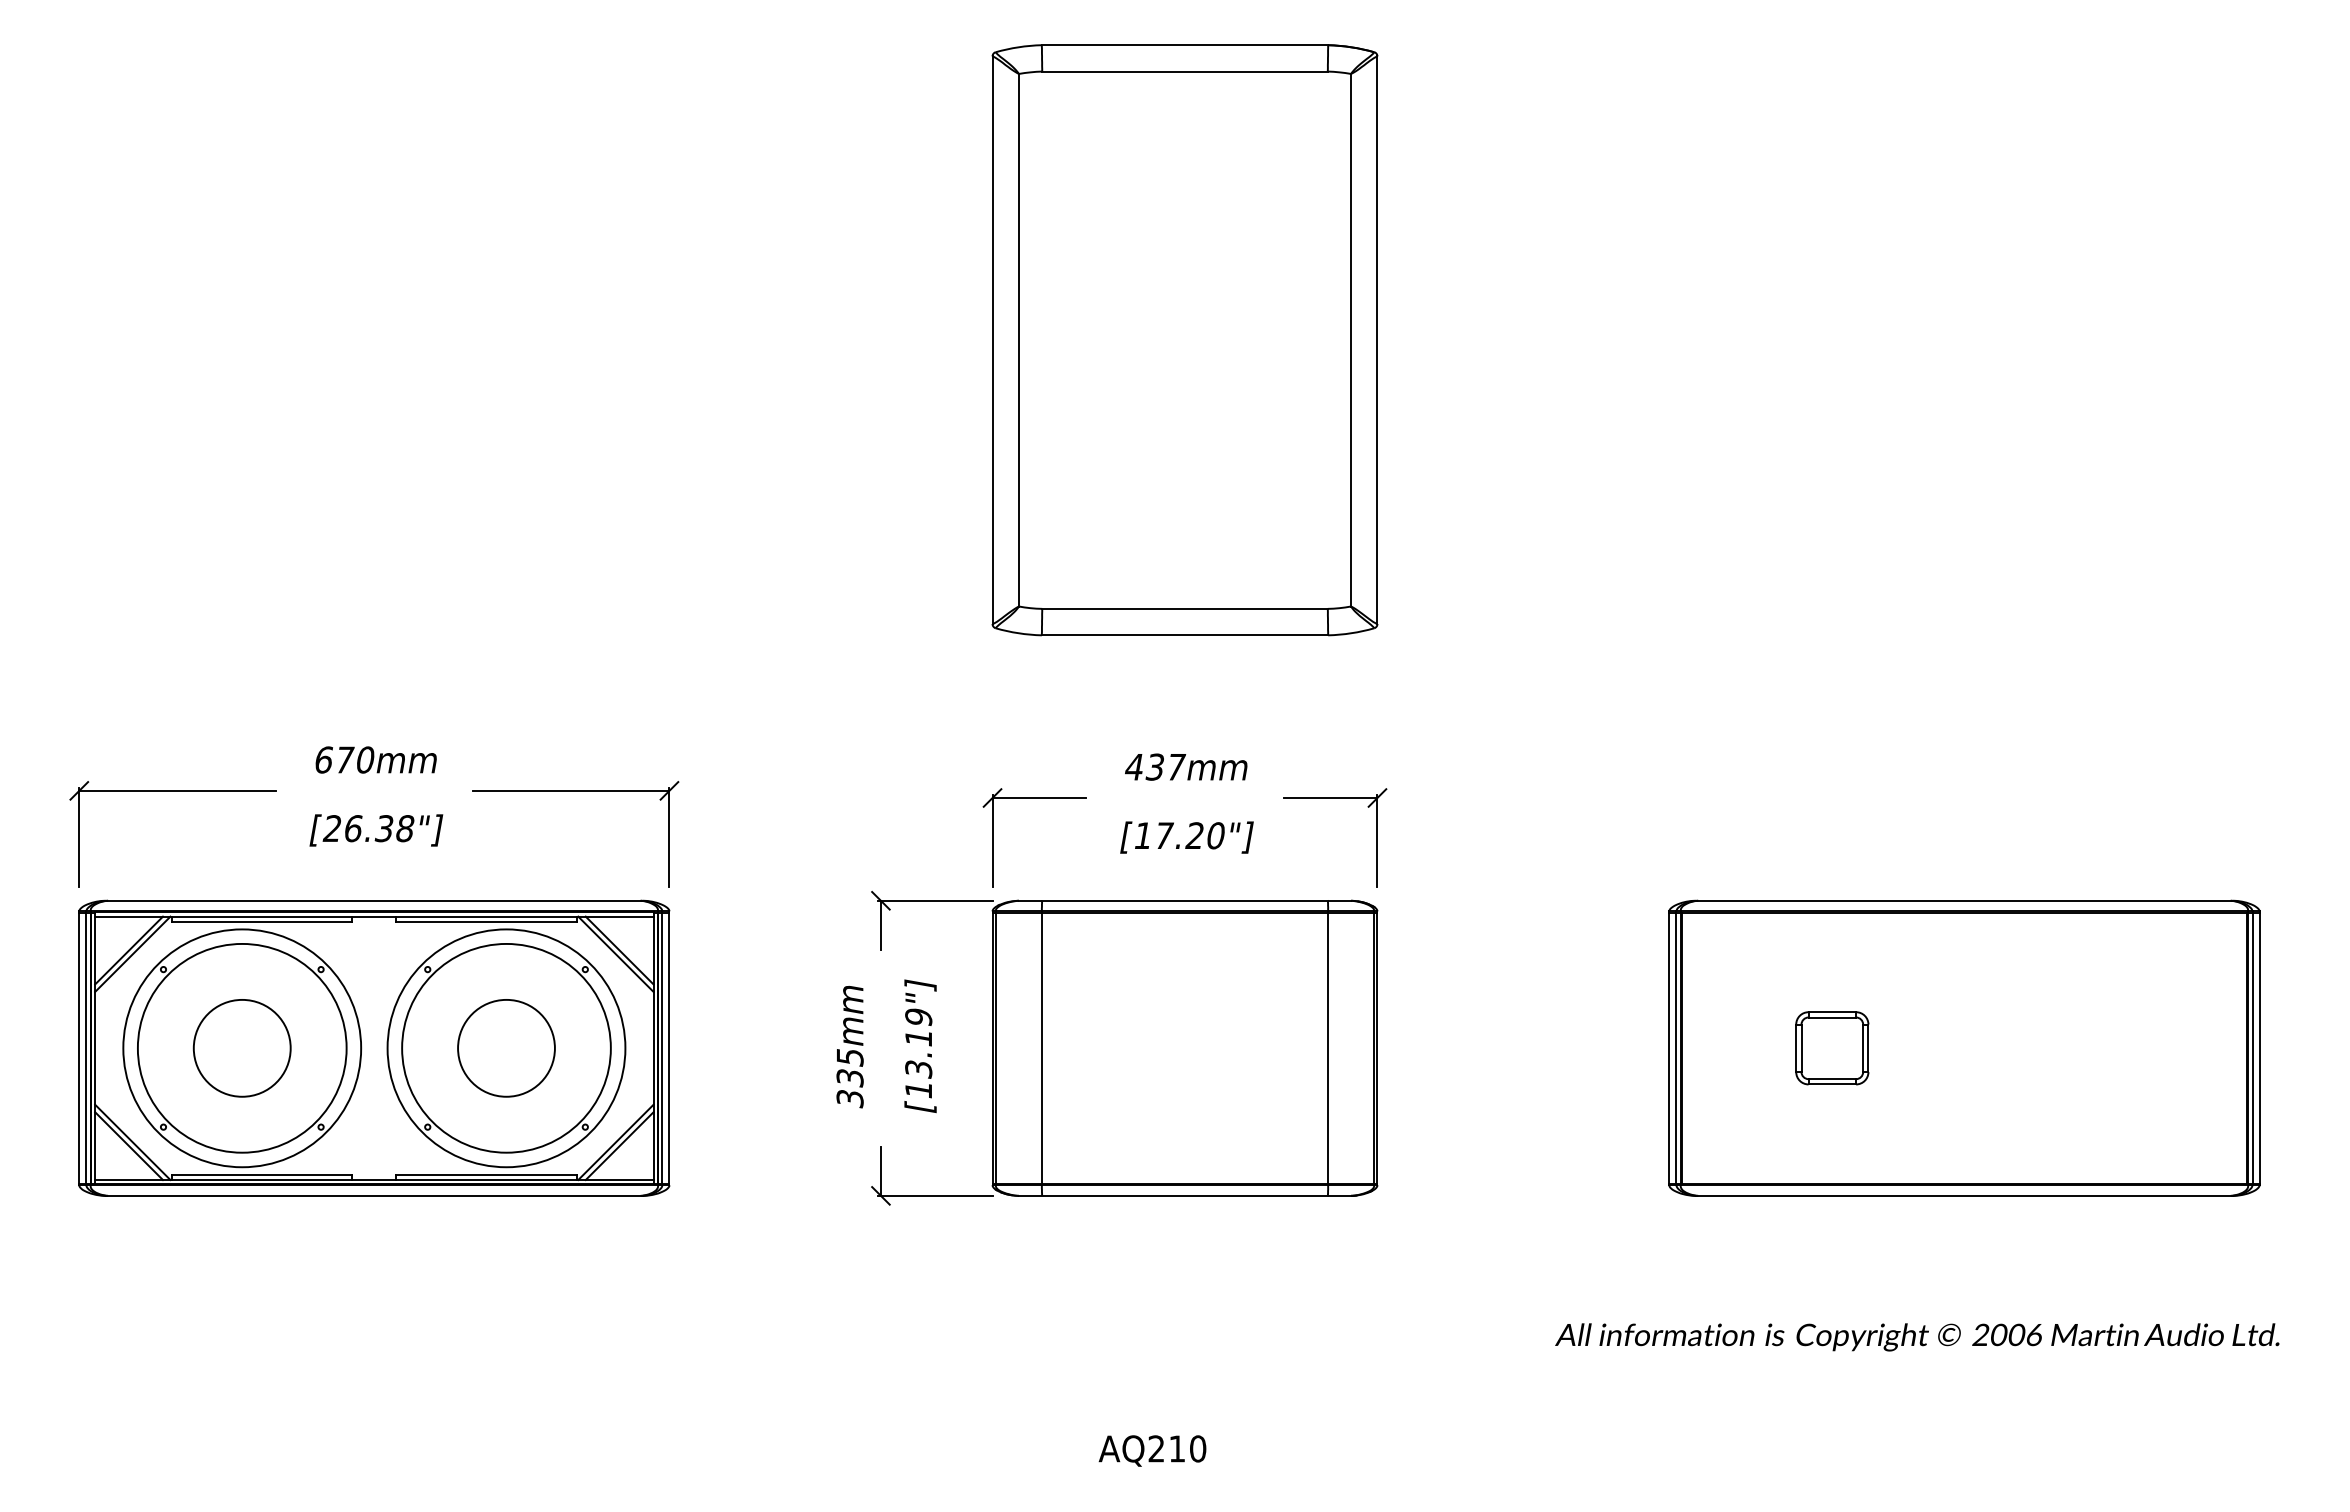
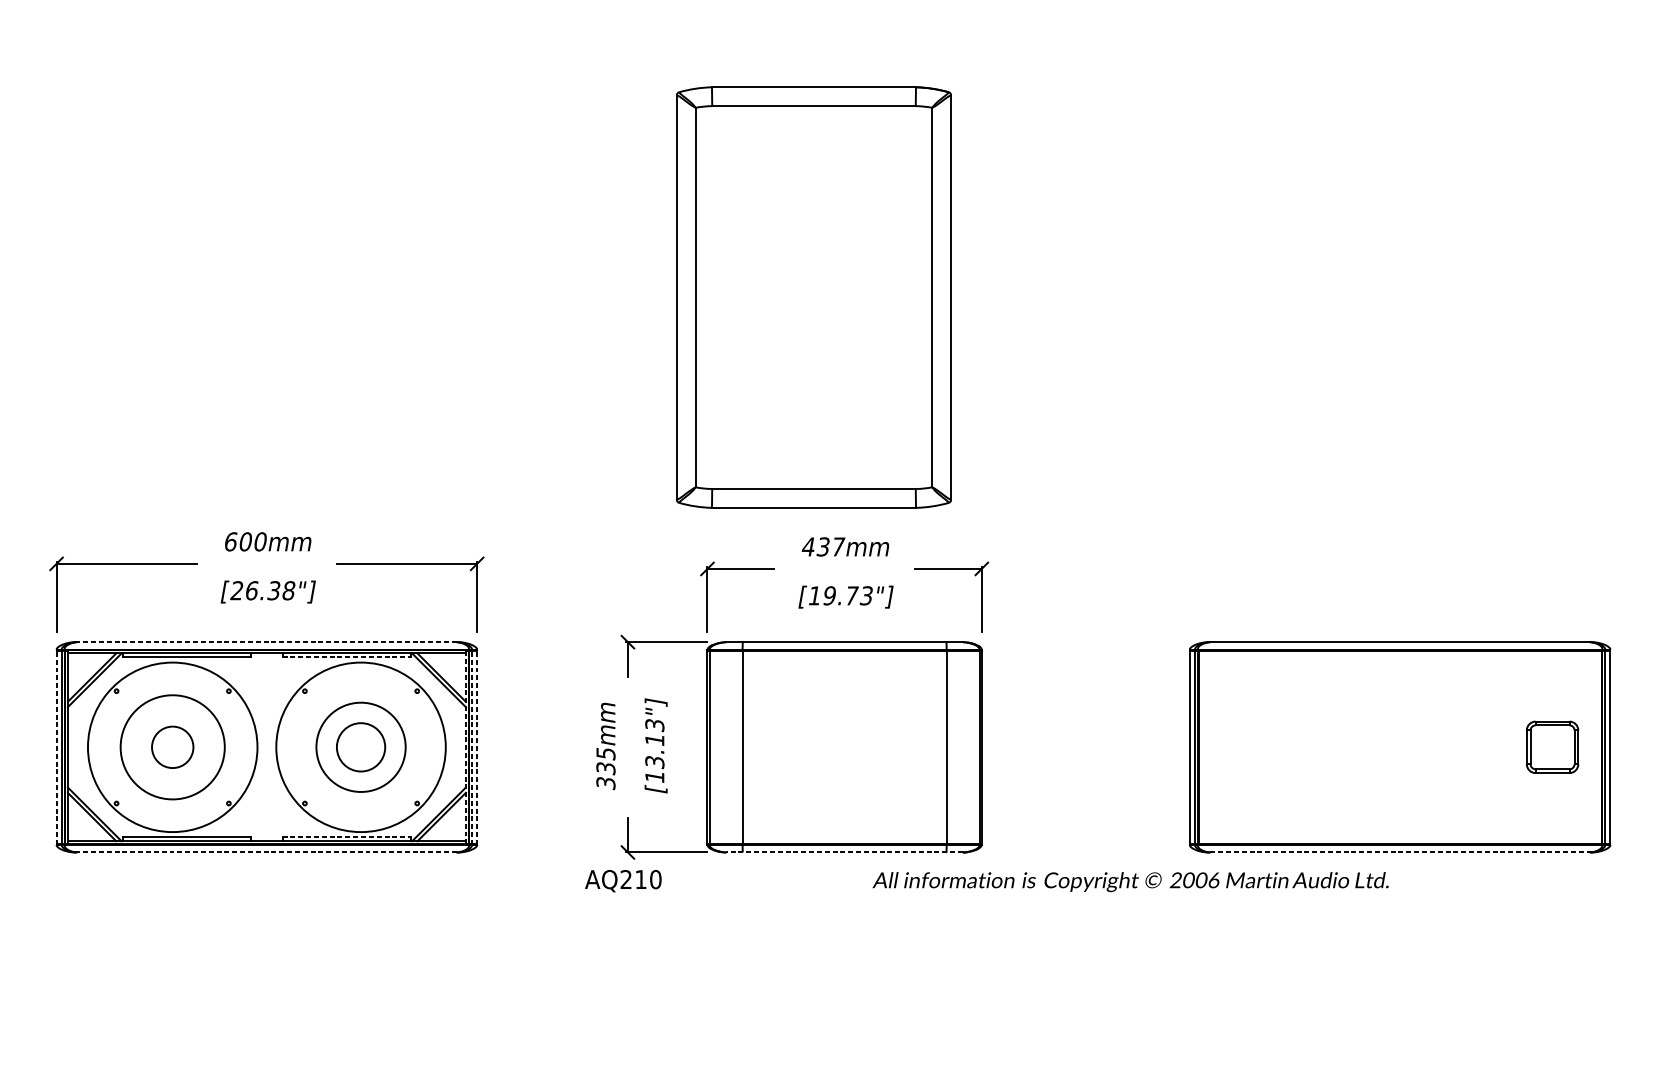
part: (1184, 340) -> (813, 297), moved
text: (345, 759) -> (246, 541), 670mm -> 600mm
text: (1189, 835) -> (847, 595), [17.20"] -> [19.73"]
line: (374, 900) -> (266, 641), solid -> dashed
line: (487, 921) -> (347, 656), solid -> dashed
text: (918, 1017) -> (654, 725), [13.19"] -> [13.13"]
circle: (241, 1047) -> (172, 746), size x0.6
circle: (241, 1047) -> (172, 746), size x0.7
circle: (506, 1047) -> (361, 746), size x0.6
circle: (506, 1047) -> (361, 746), size x0.7
line: (653, 1047) -> (465, 746), solid -> dashed
line: (79, 1048) -> (56, 747), solid -> dashed
line: (662, 1048) -> (472, 747), solid -> dashed
line: (669, 1048) -> (477, 747), solid -> dashed
part: (1832, 1048) -> (1552, 747), moved
line: (487, 1174) -> (347, 837), solid -> dashed
line: (374, 1195) -> (266, 852), solid -> dashed
line: (1184, 1195) -> (844, 852), solid -> dashed
line: (1964, 1195) -> (1400, 852), solid -> dashed
text: (1917, 1337) -> (1130, 882), moved
text: (1152, 1450) -> (623, 880), moved

